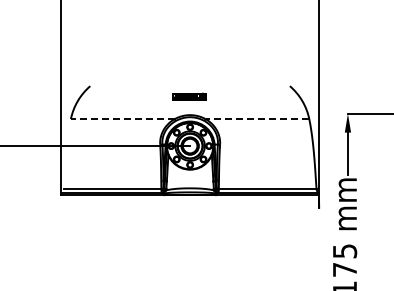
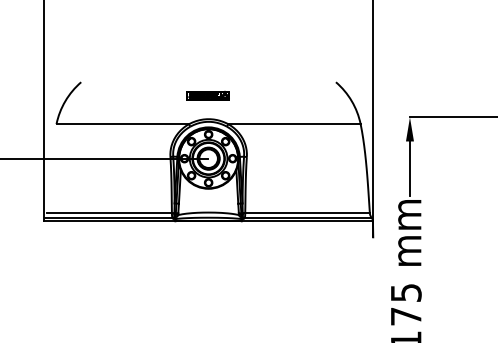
line: (122, 119) -> (122, 124), dashed -> solid
line: (257, 119) -> (294, 124), dashed -> solid

